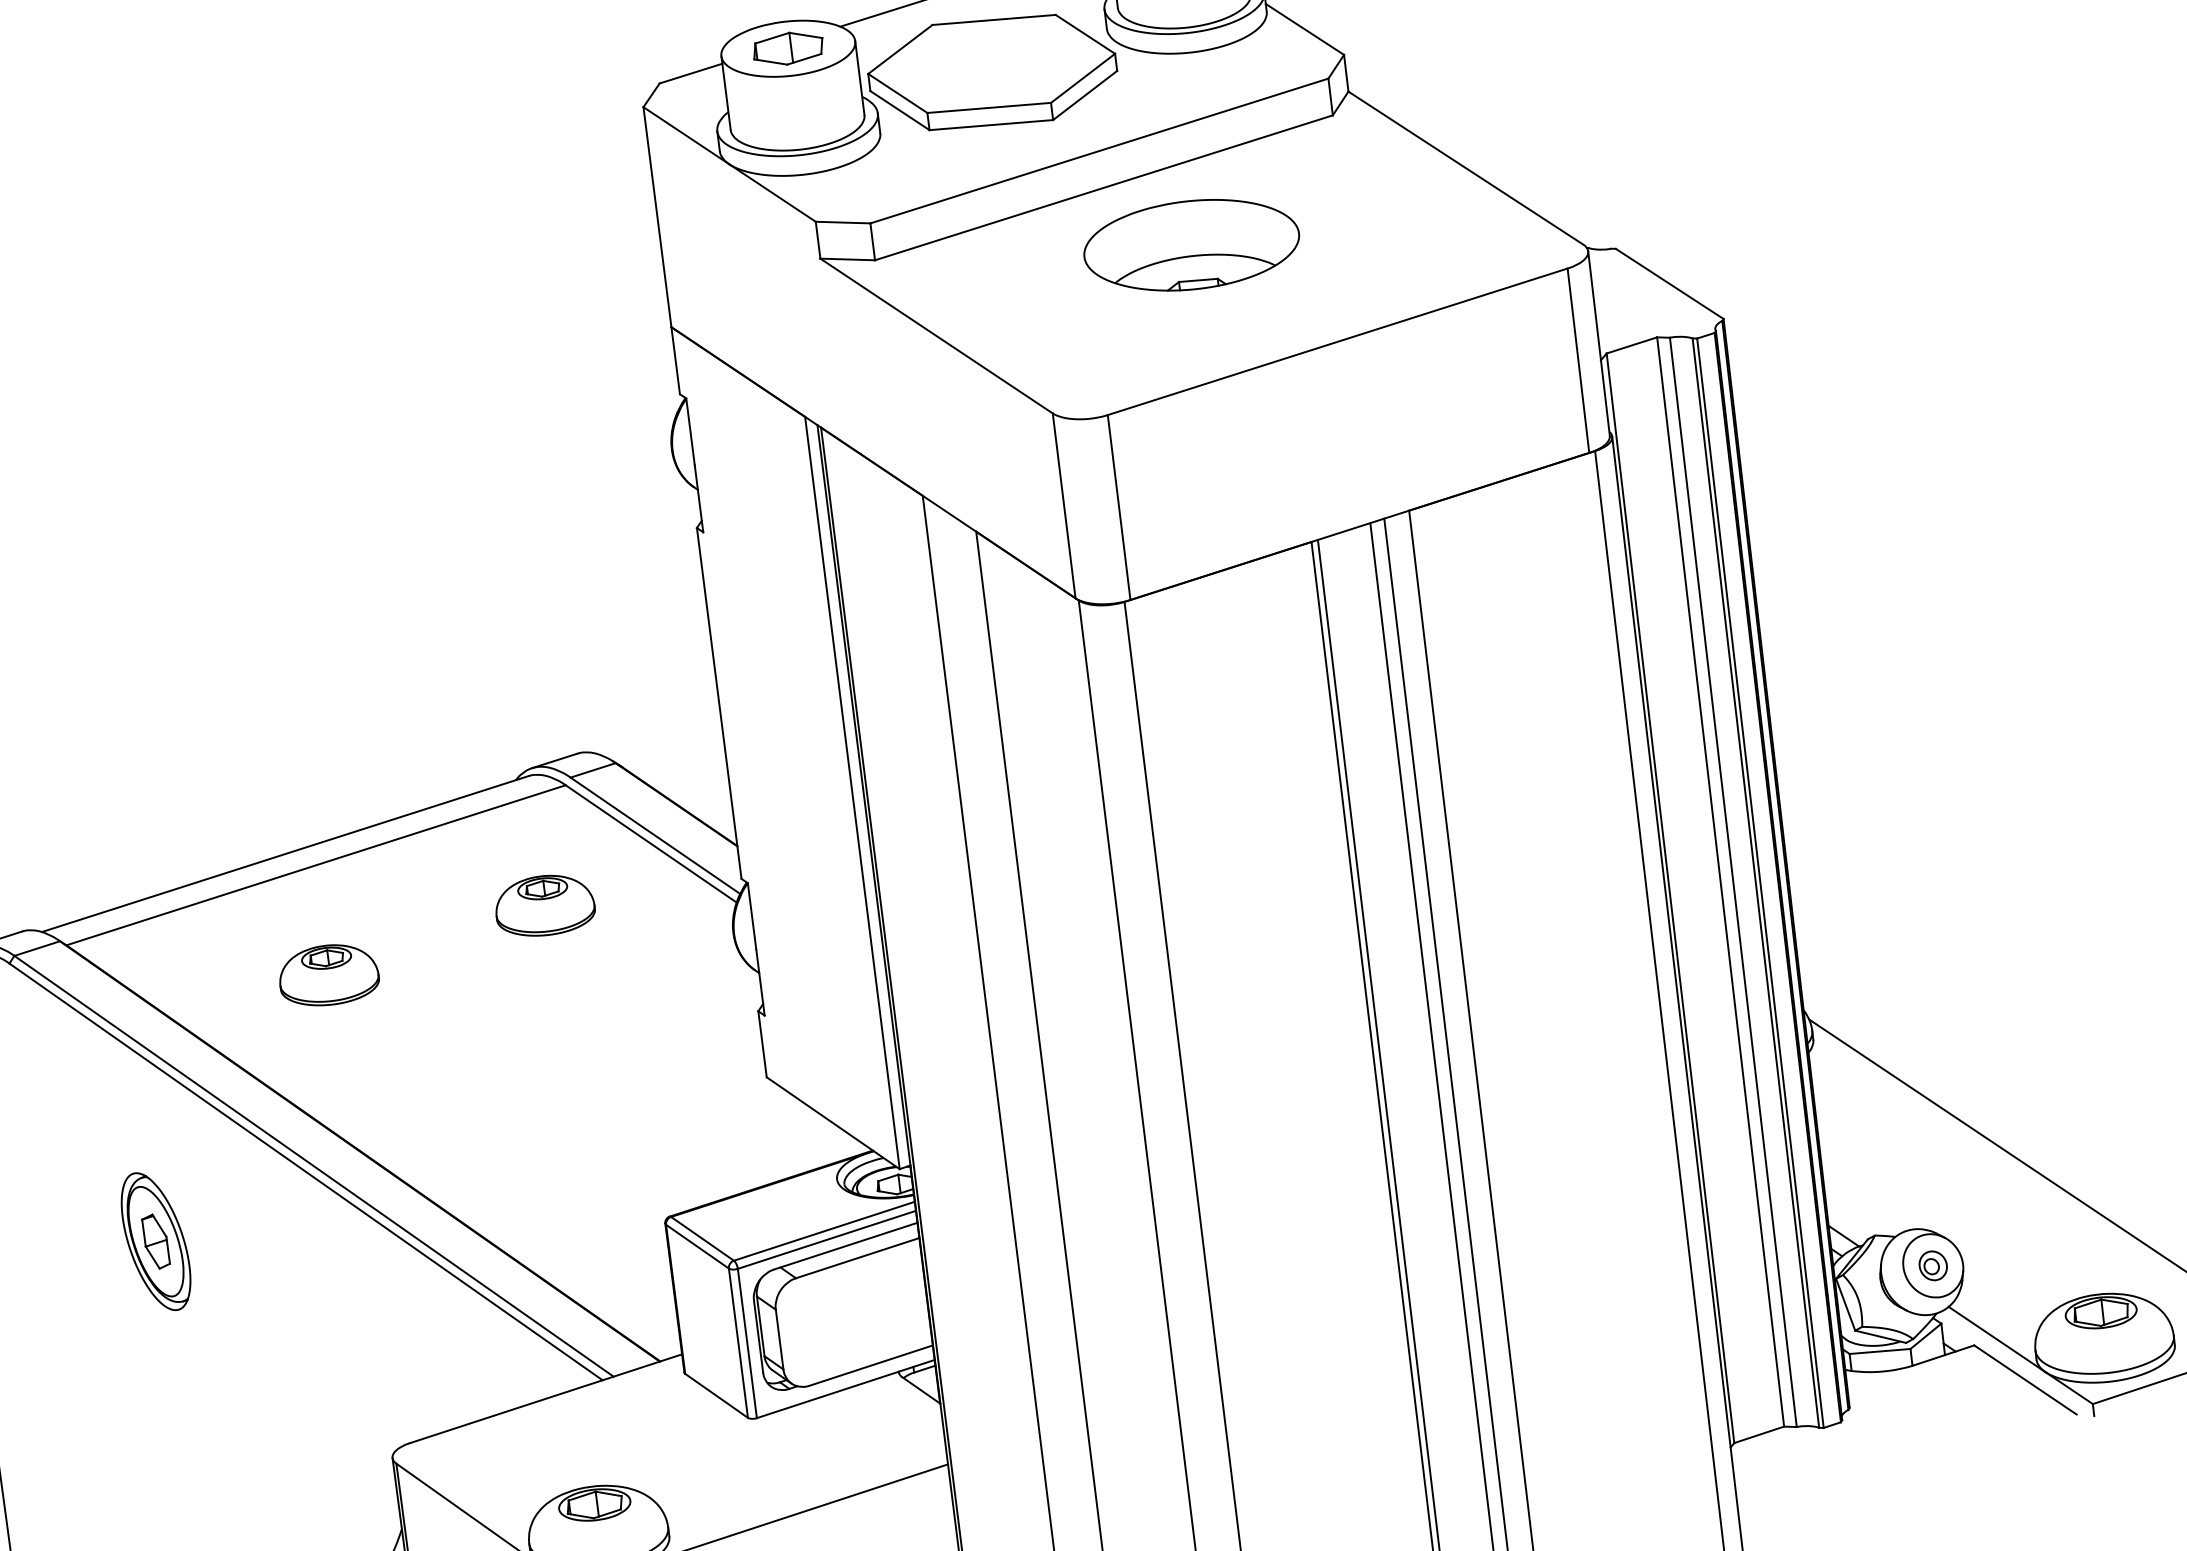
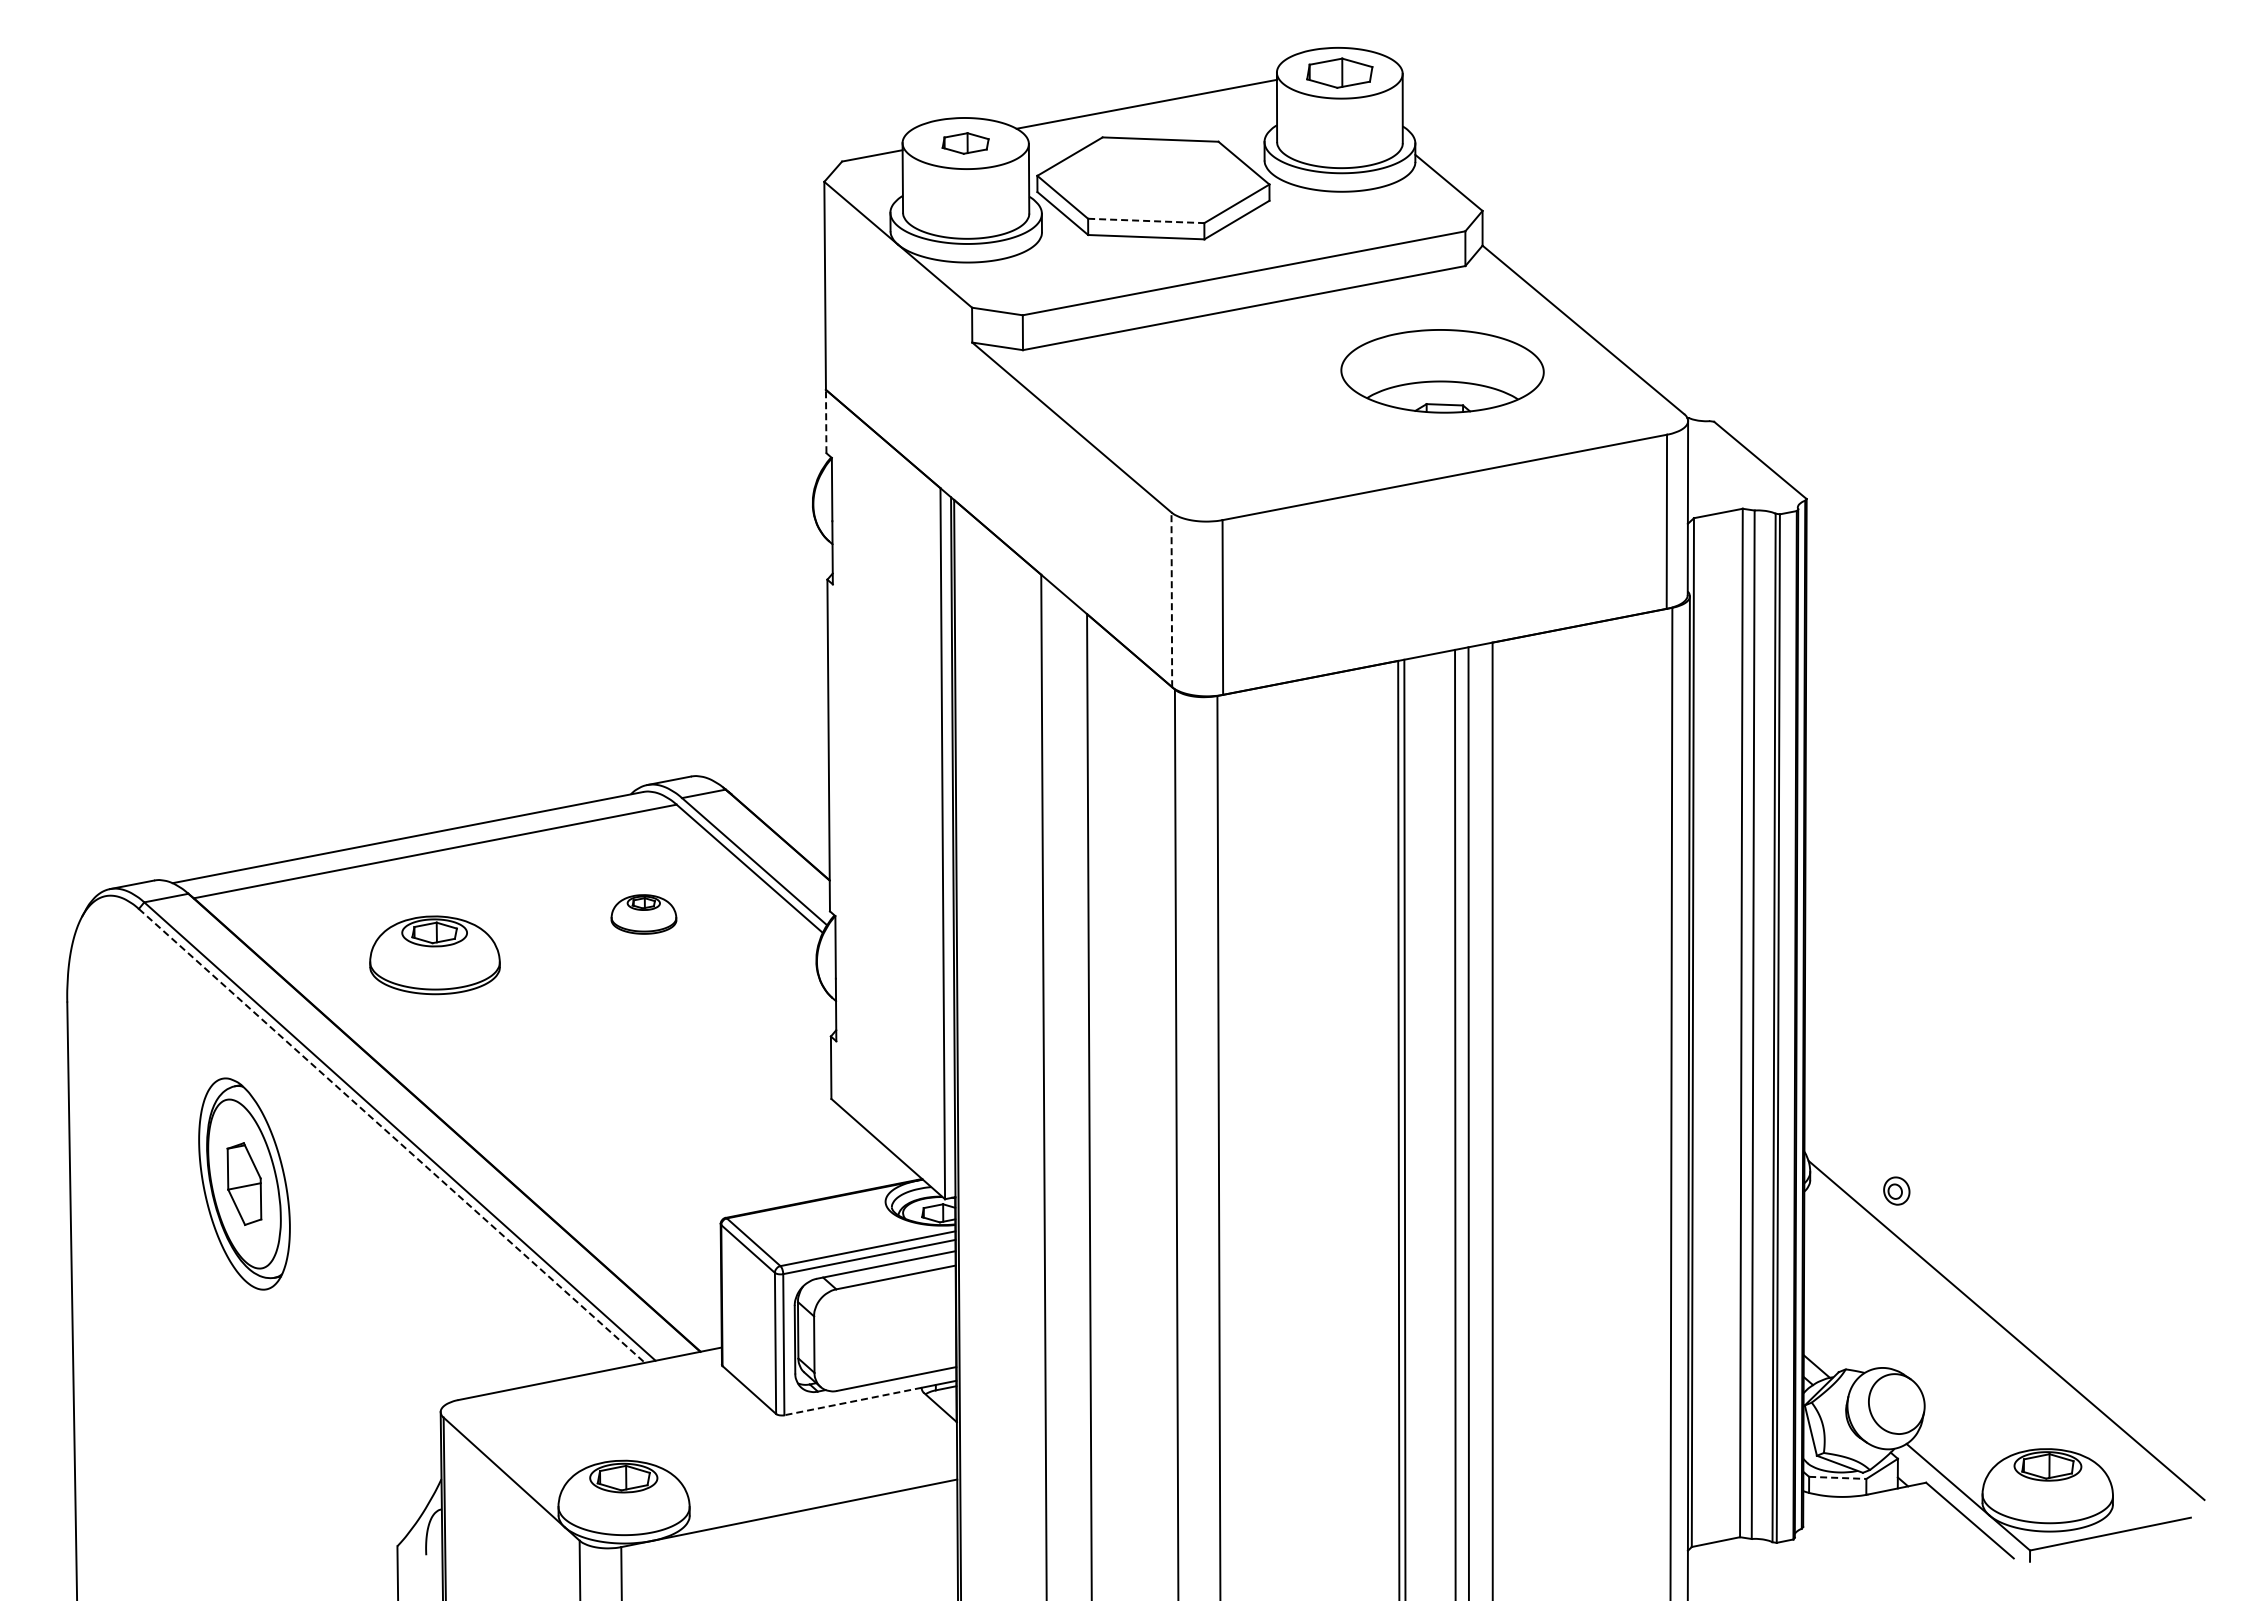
part: (788, 48) -> (965, 143), size x0.7
line: (989, 107) -> (1146, 220), solid -> dashed
part: (1191, 245) -> (1442, 371), moved
line: (675, 360) -> (826, 421), solid -> dashed
line: (1063, 505) -> (1171, 599), solid -> dashed
part: (544, 905) -> (643, 914), size x0.7
part: (328, 974) -> (434, 954), size x1.4
line: (305, 1171) -> (391, 1135), solid -> dashed
part: (156, 1241) -> (244, 1184), size x1.6
part: (1932, 1265) -> (1896, 1190), moved
line: (1879, 1351) -> (1837, 1477), solid -> dashed
line: (827, 1394) -> (852, 1401), solid -> dashed

